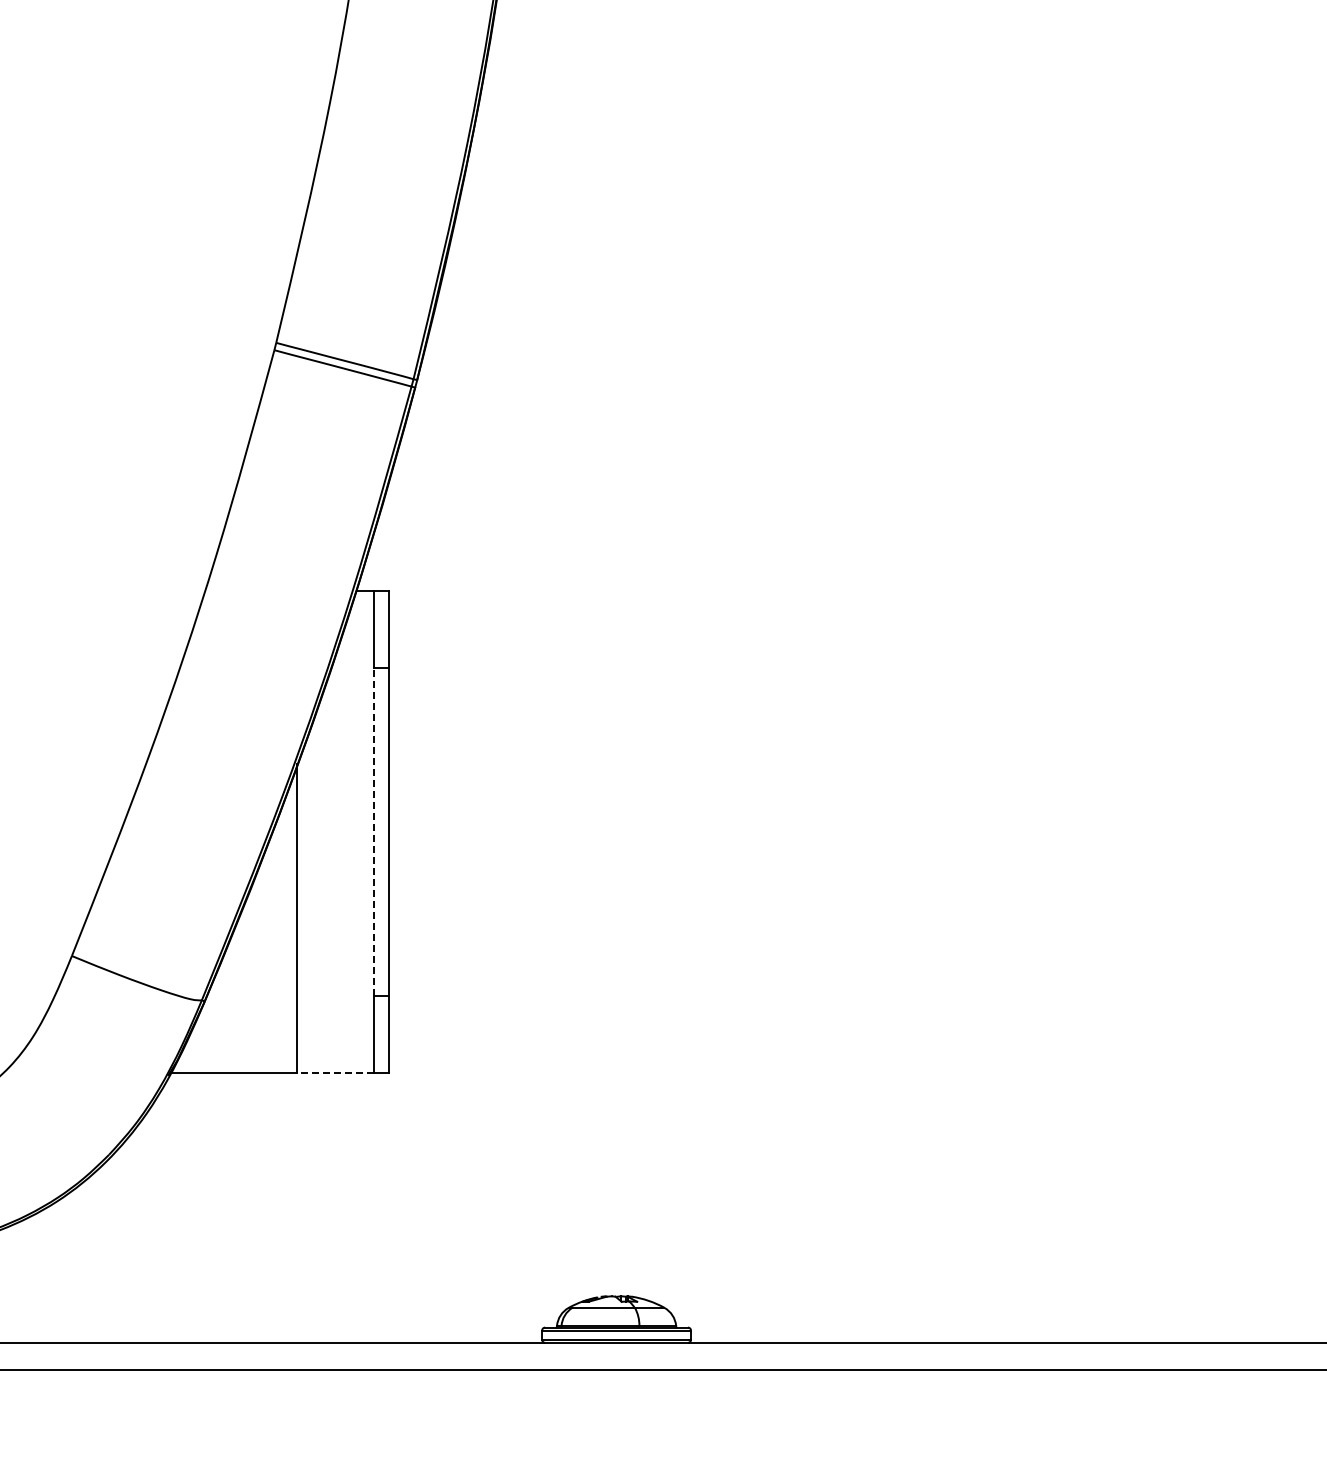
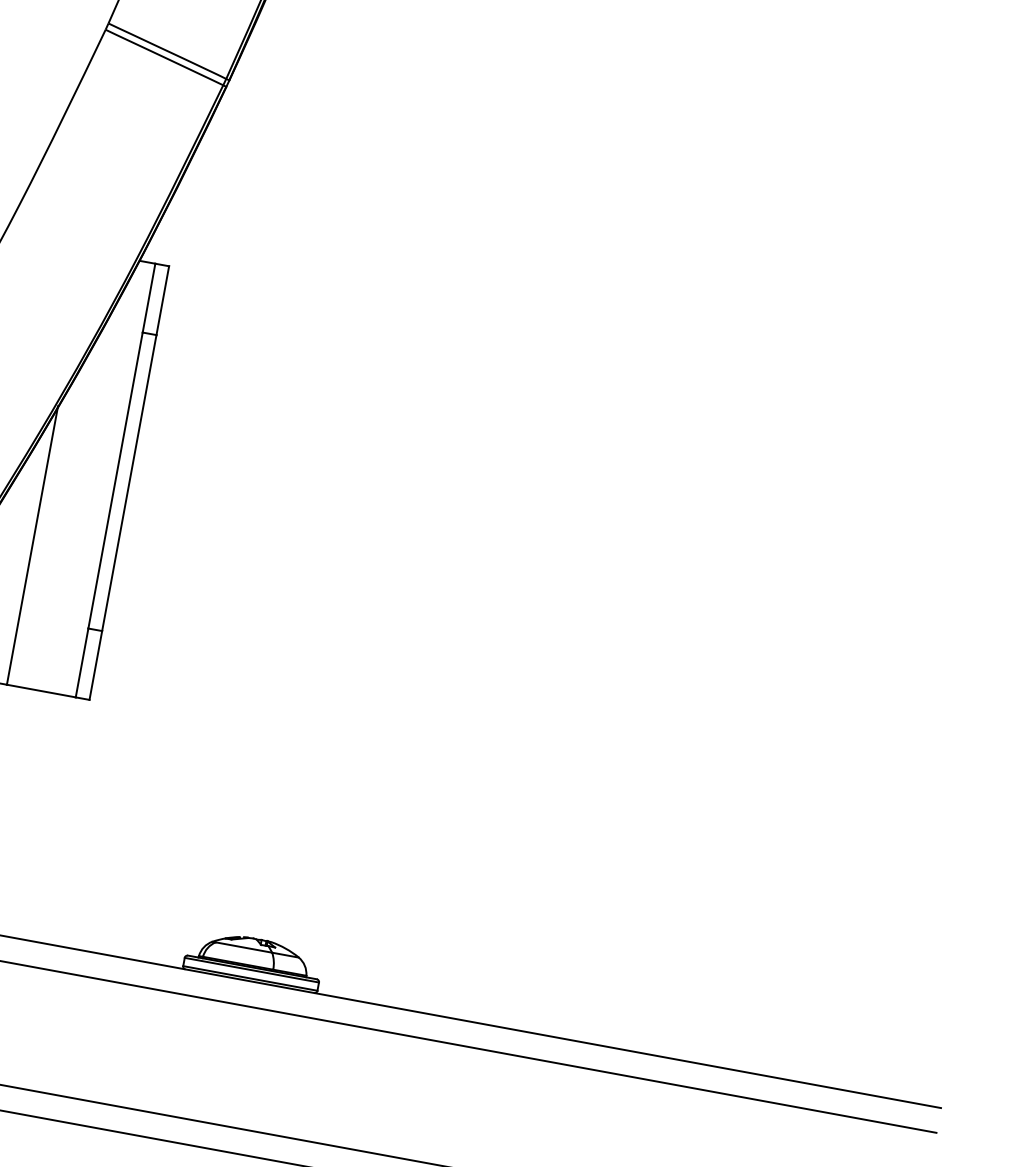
line: (373, 831) -> (115, 480), dashed -> solid
line: (335, 1072) -> (41, 690), dashed -> solid

